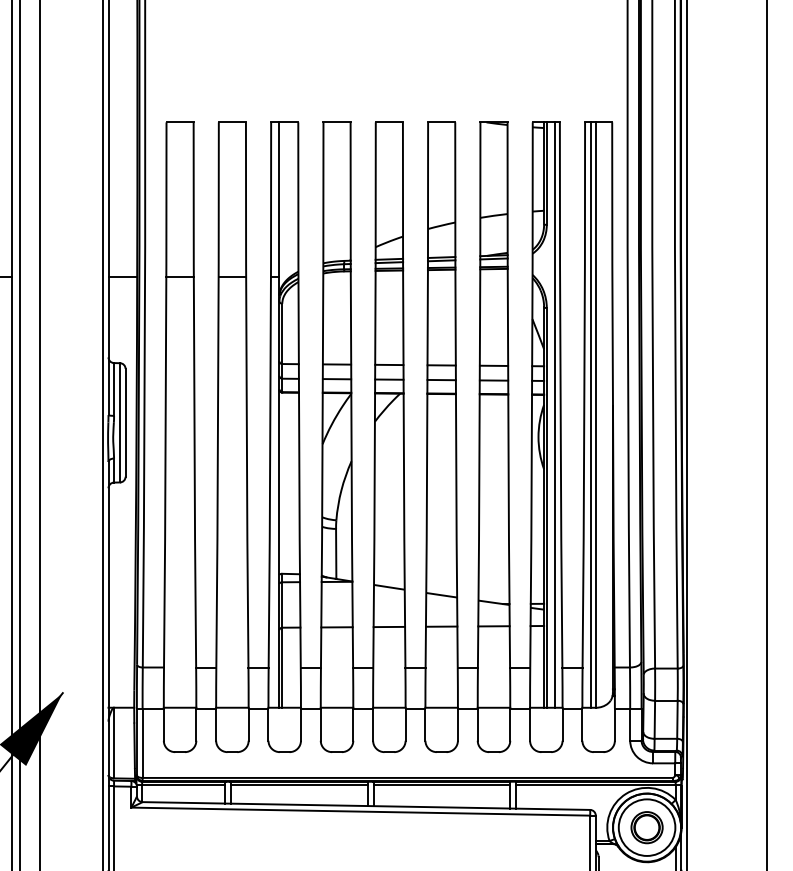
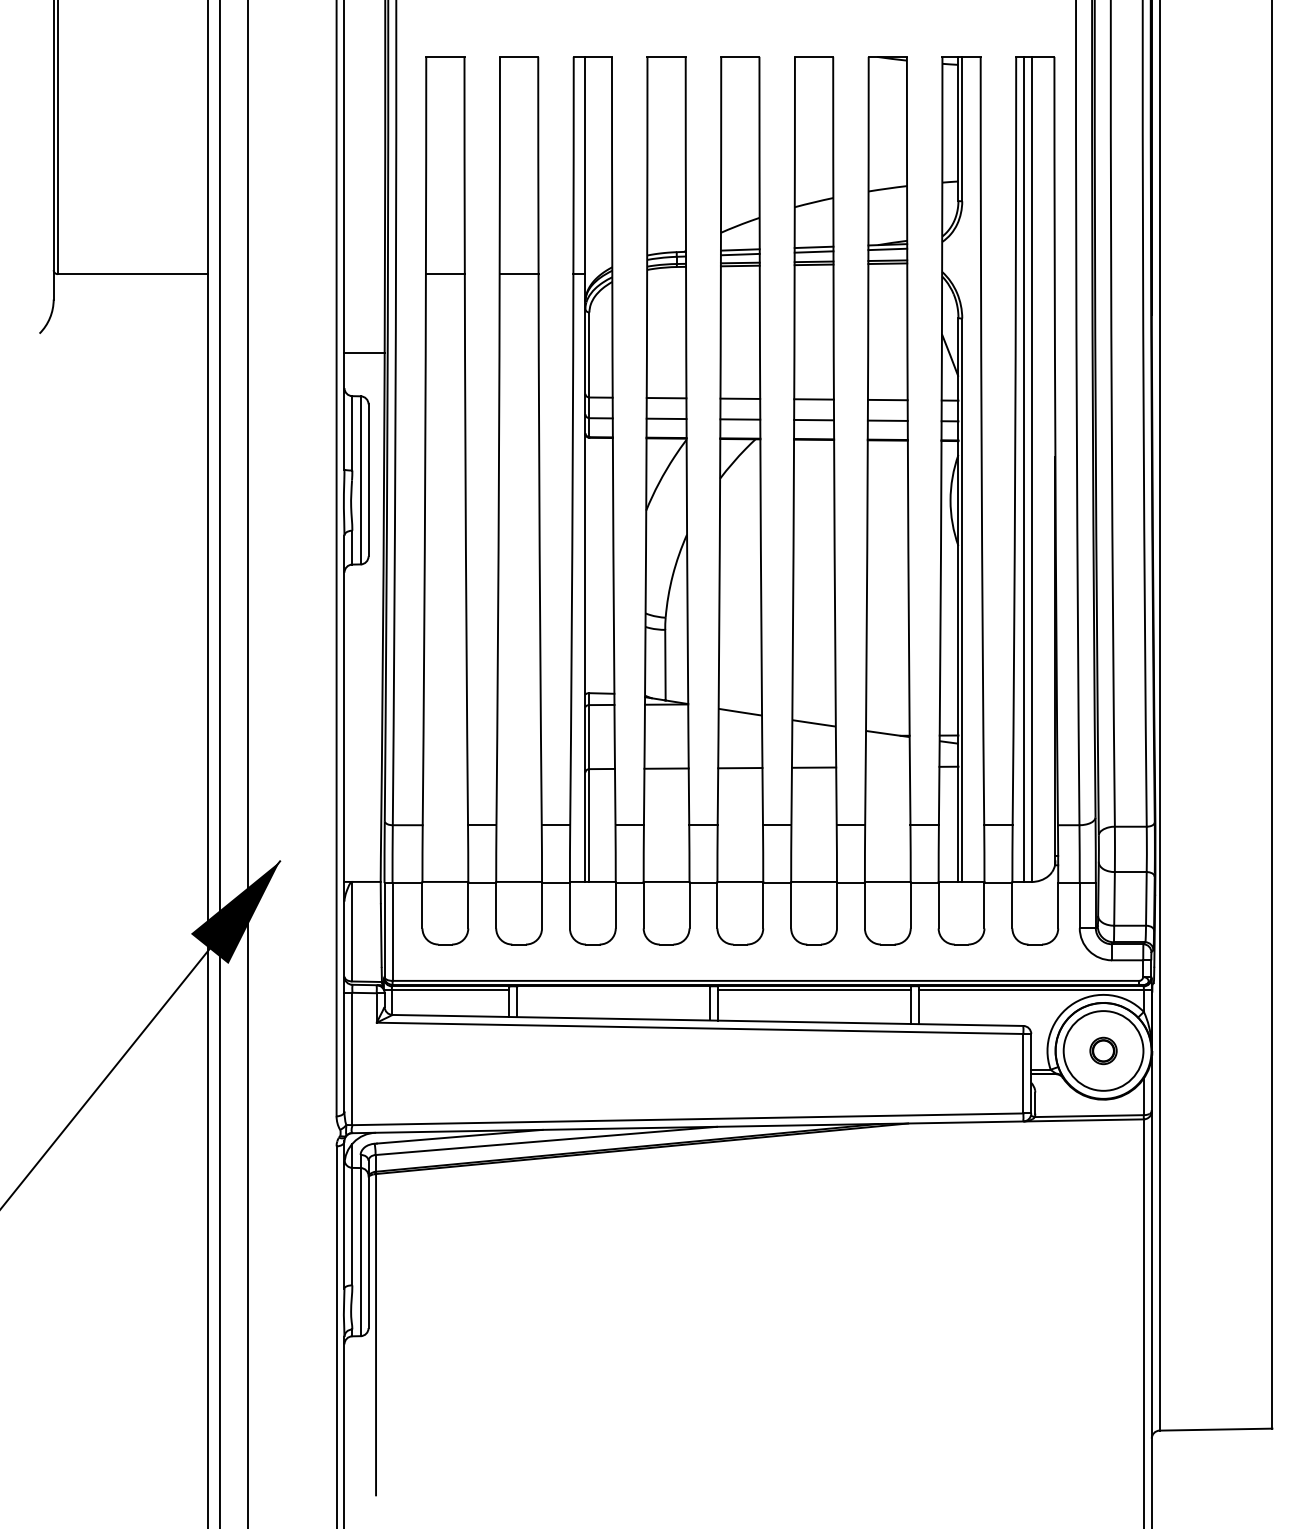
line: (122, 276) -> (364, 353), moved
line: (554, 414) -> (973, 468), removed
line: (493, 626) -> (887, 767), removed
line: (299, 784) -> (613, 990), removed
part: (647, 827) -> (1103, 1050), size x0.6

